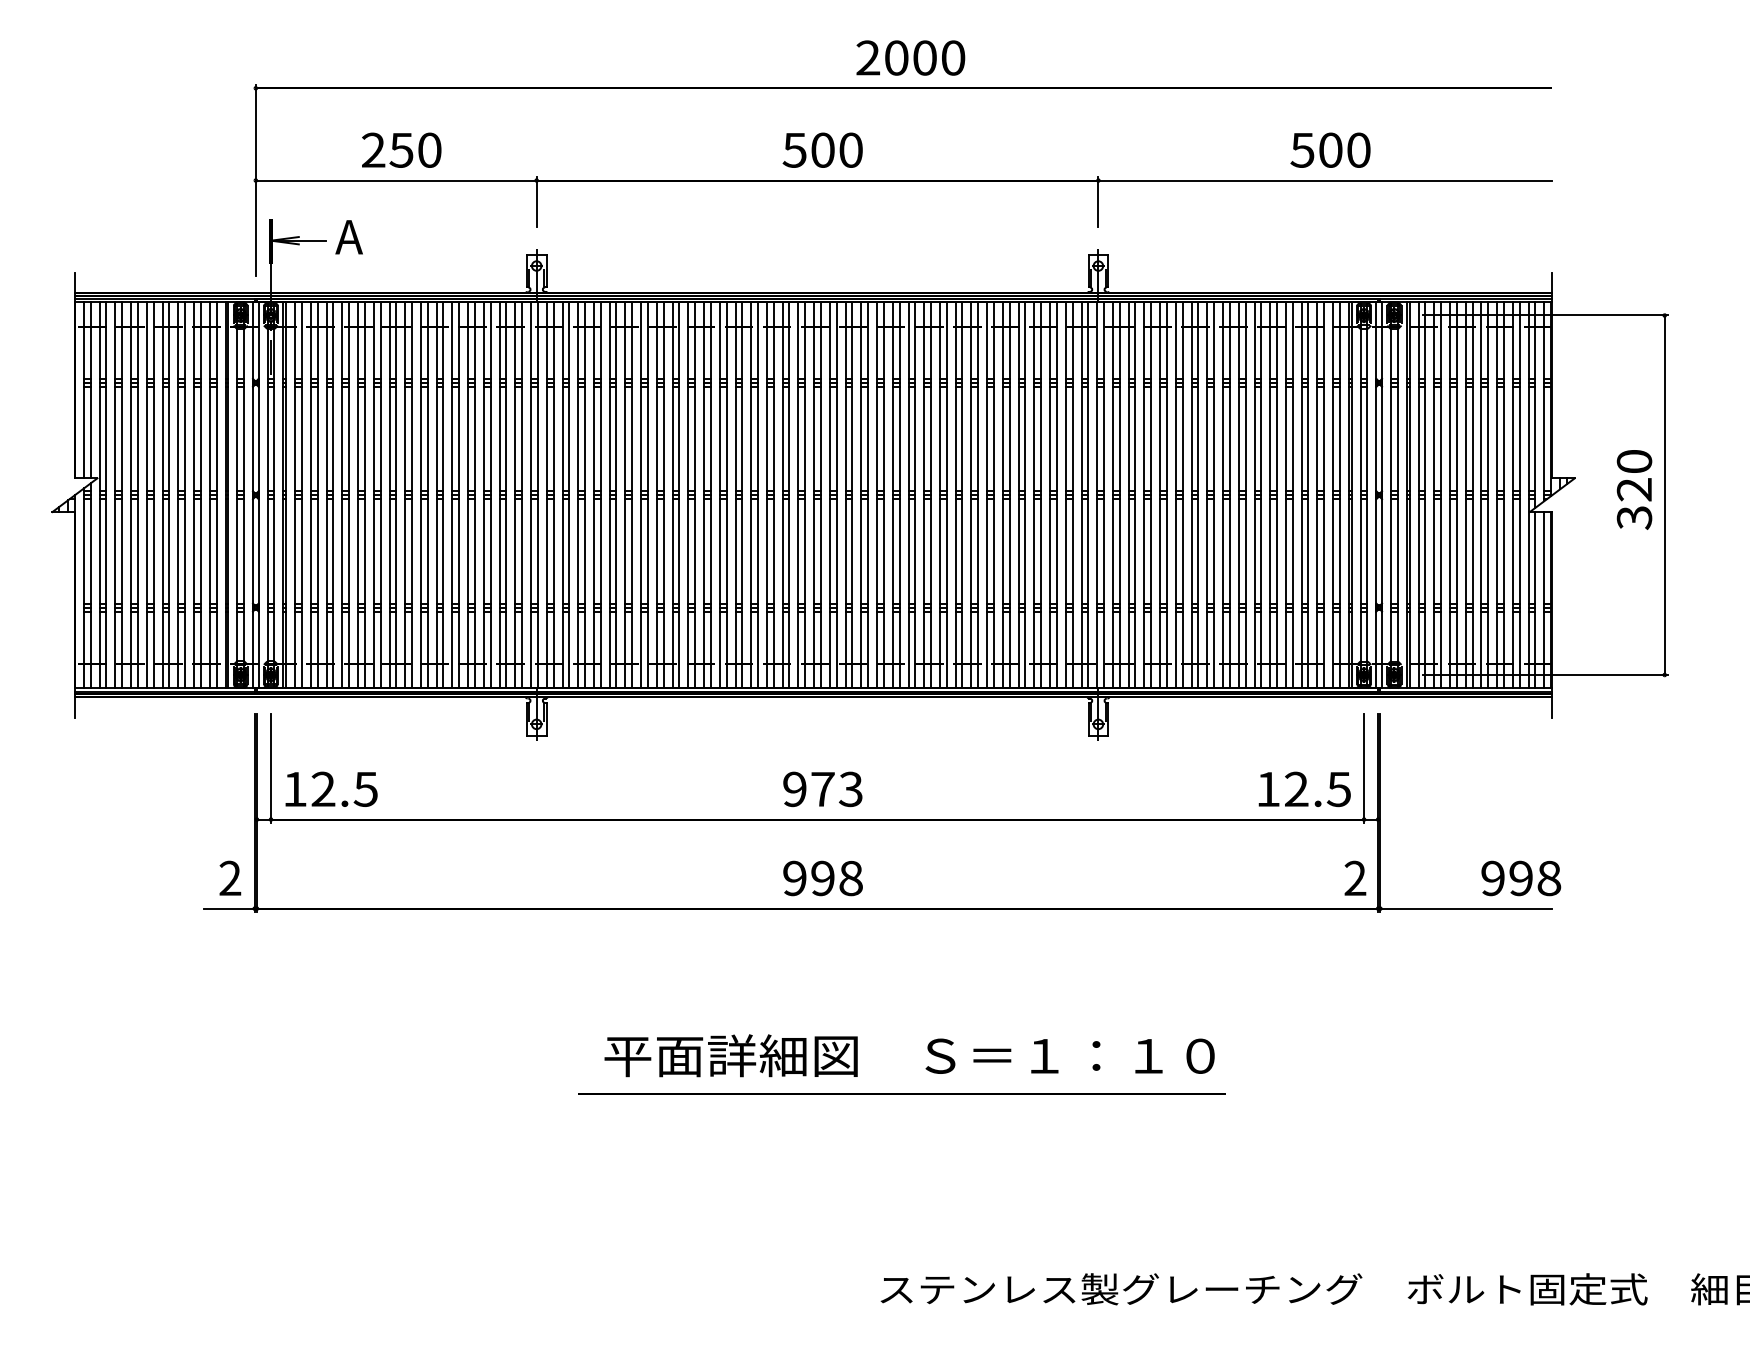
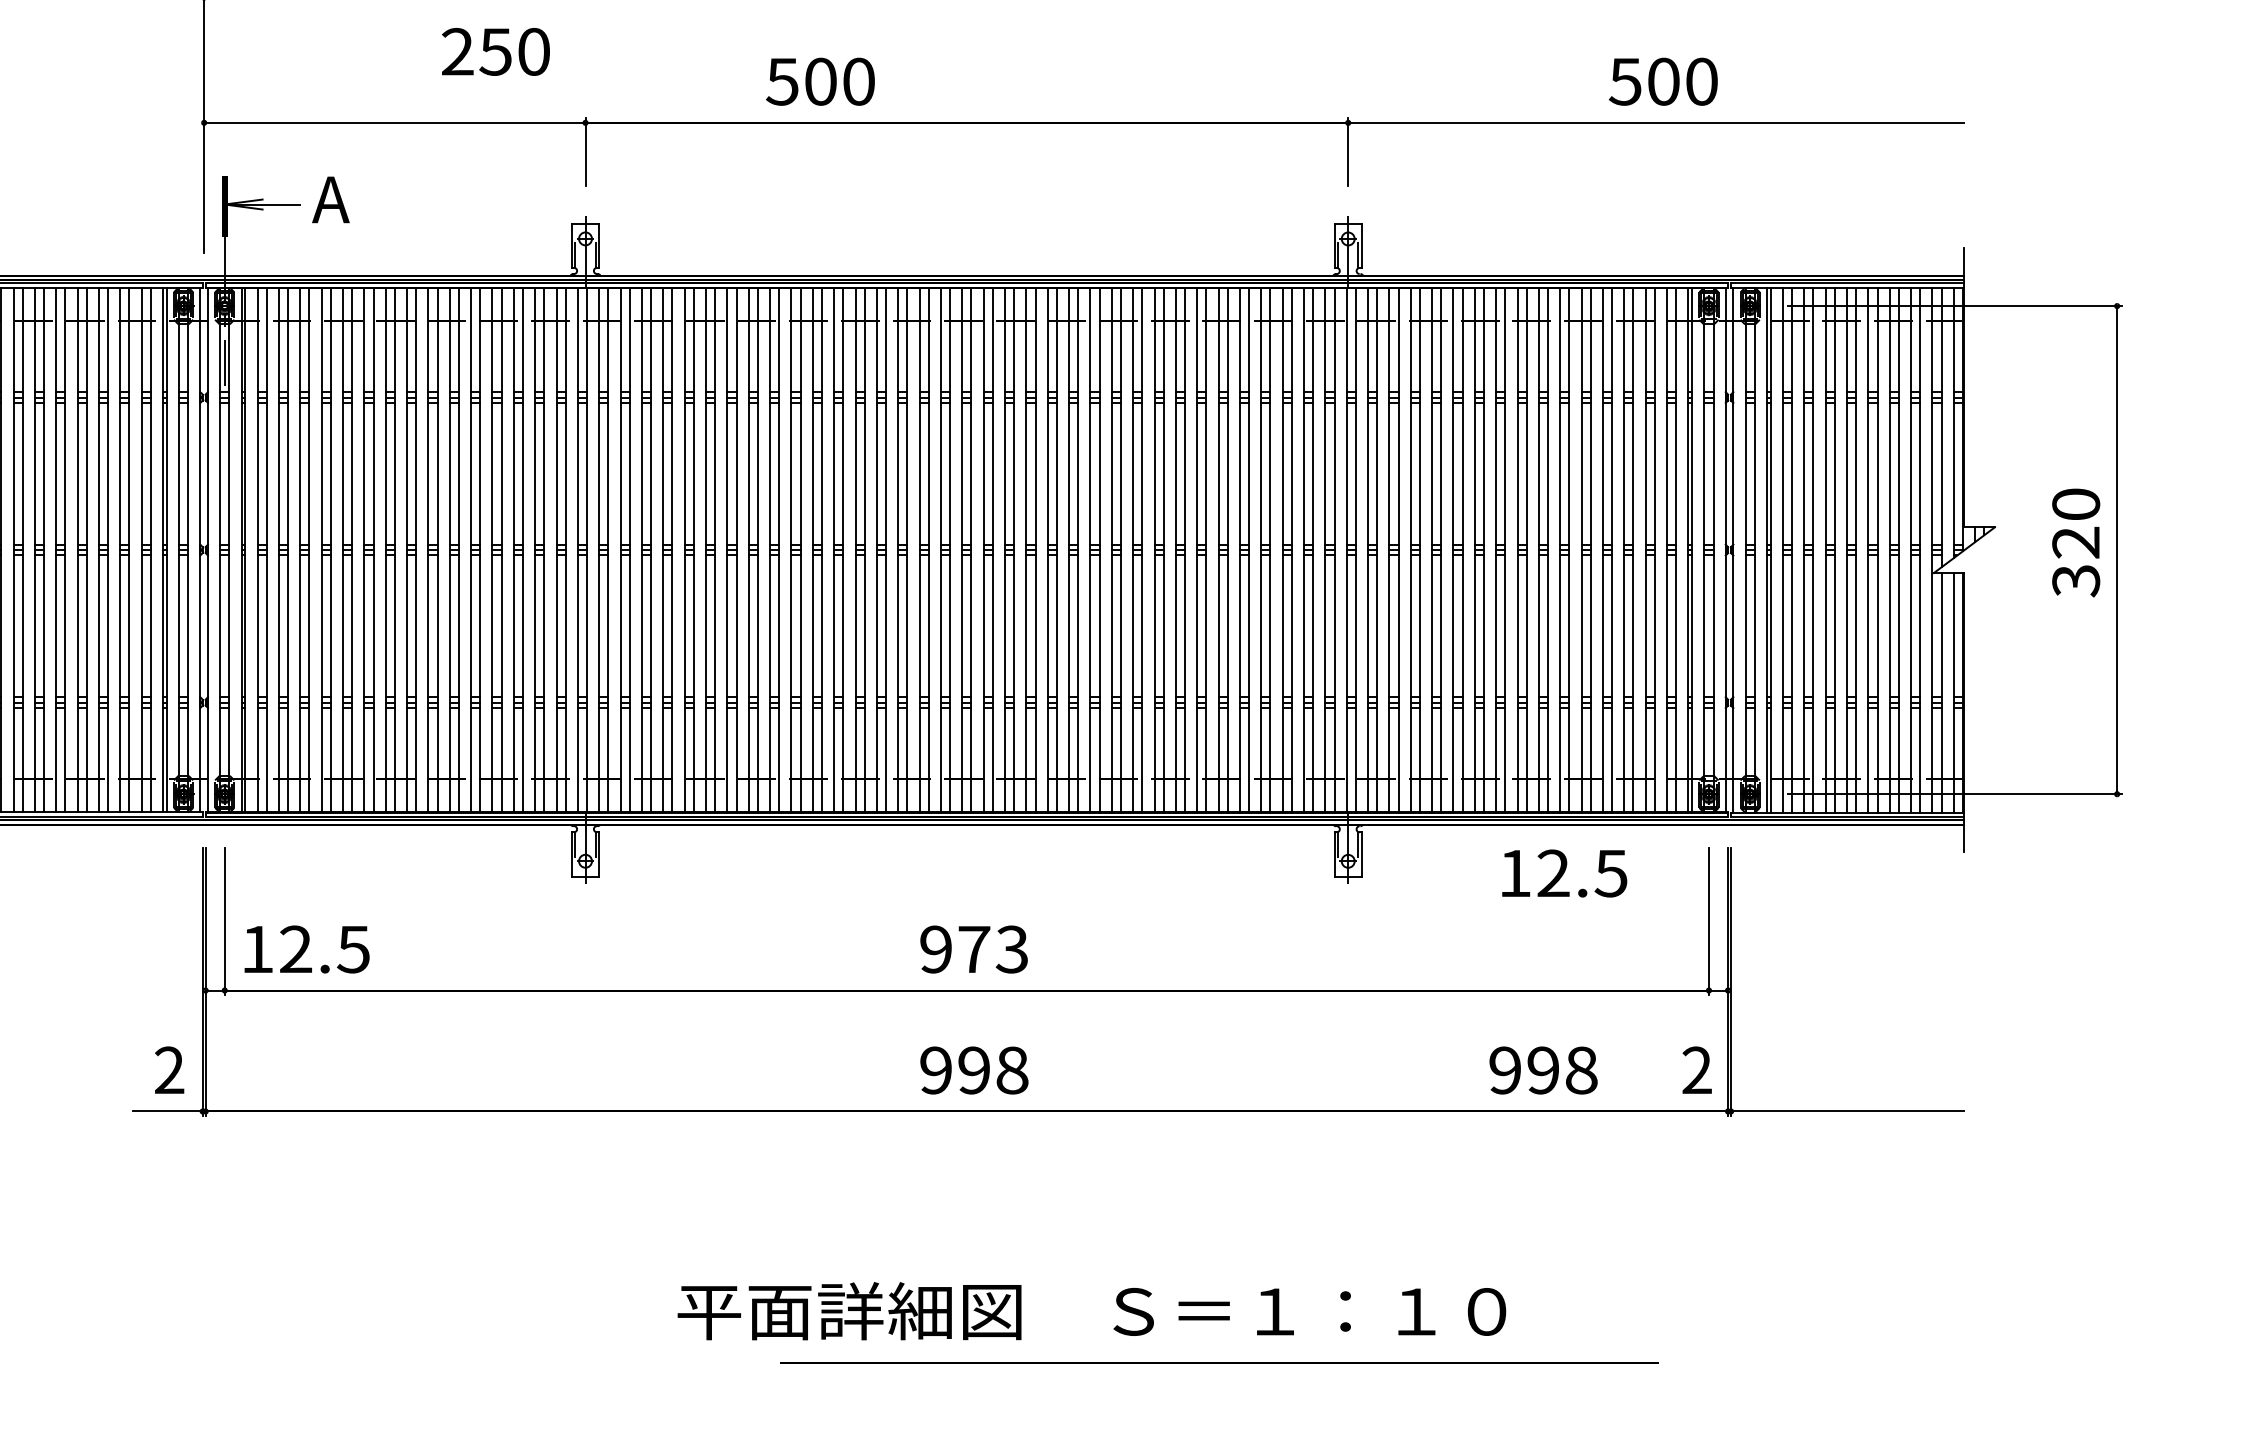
text: (401, 149) -> (495, 50), moved
text: (822, 149) -> (820, 80), moved
text: (1304, 789) -> (1564, 873), moved
text: (1521, 878) -> (1543, 1070), moved
line: (901, 1093) -> (1218, 1362), moved

